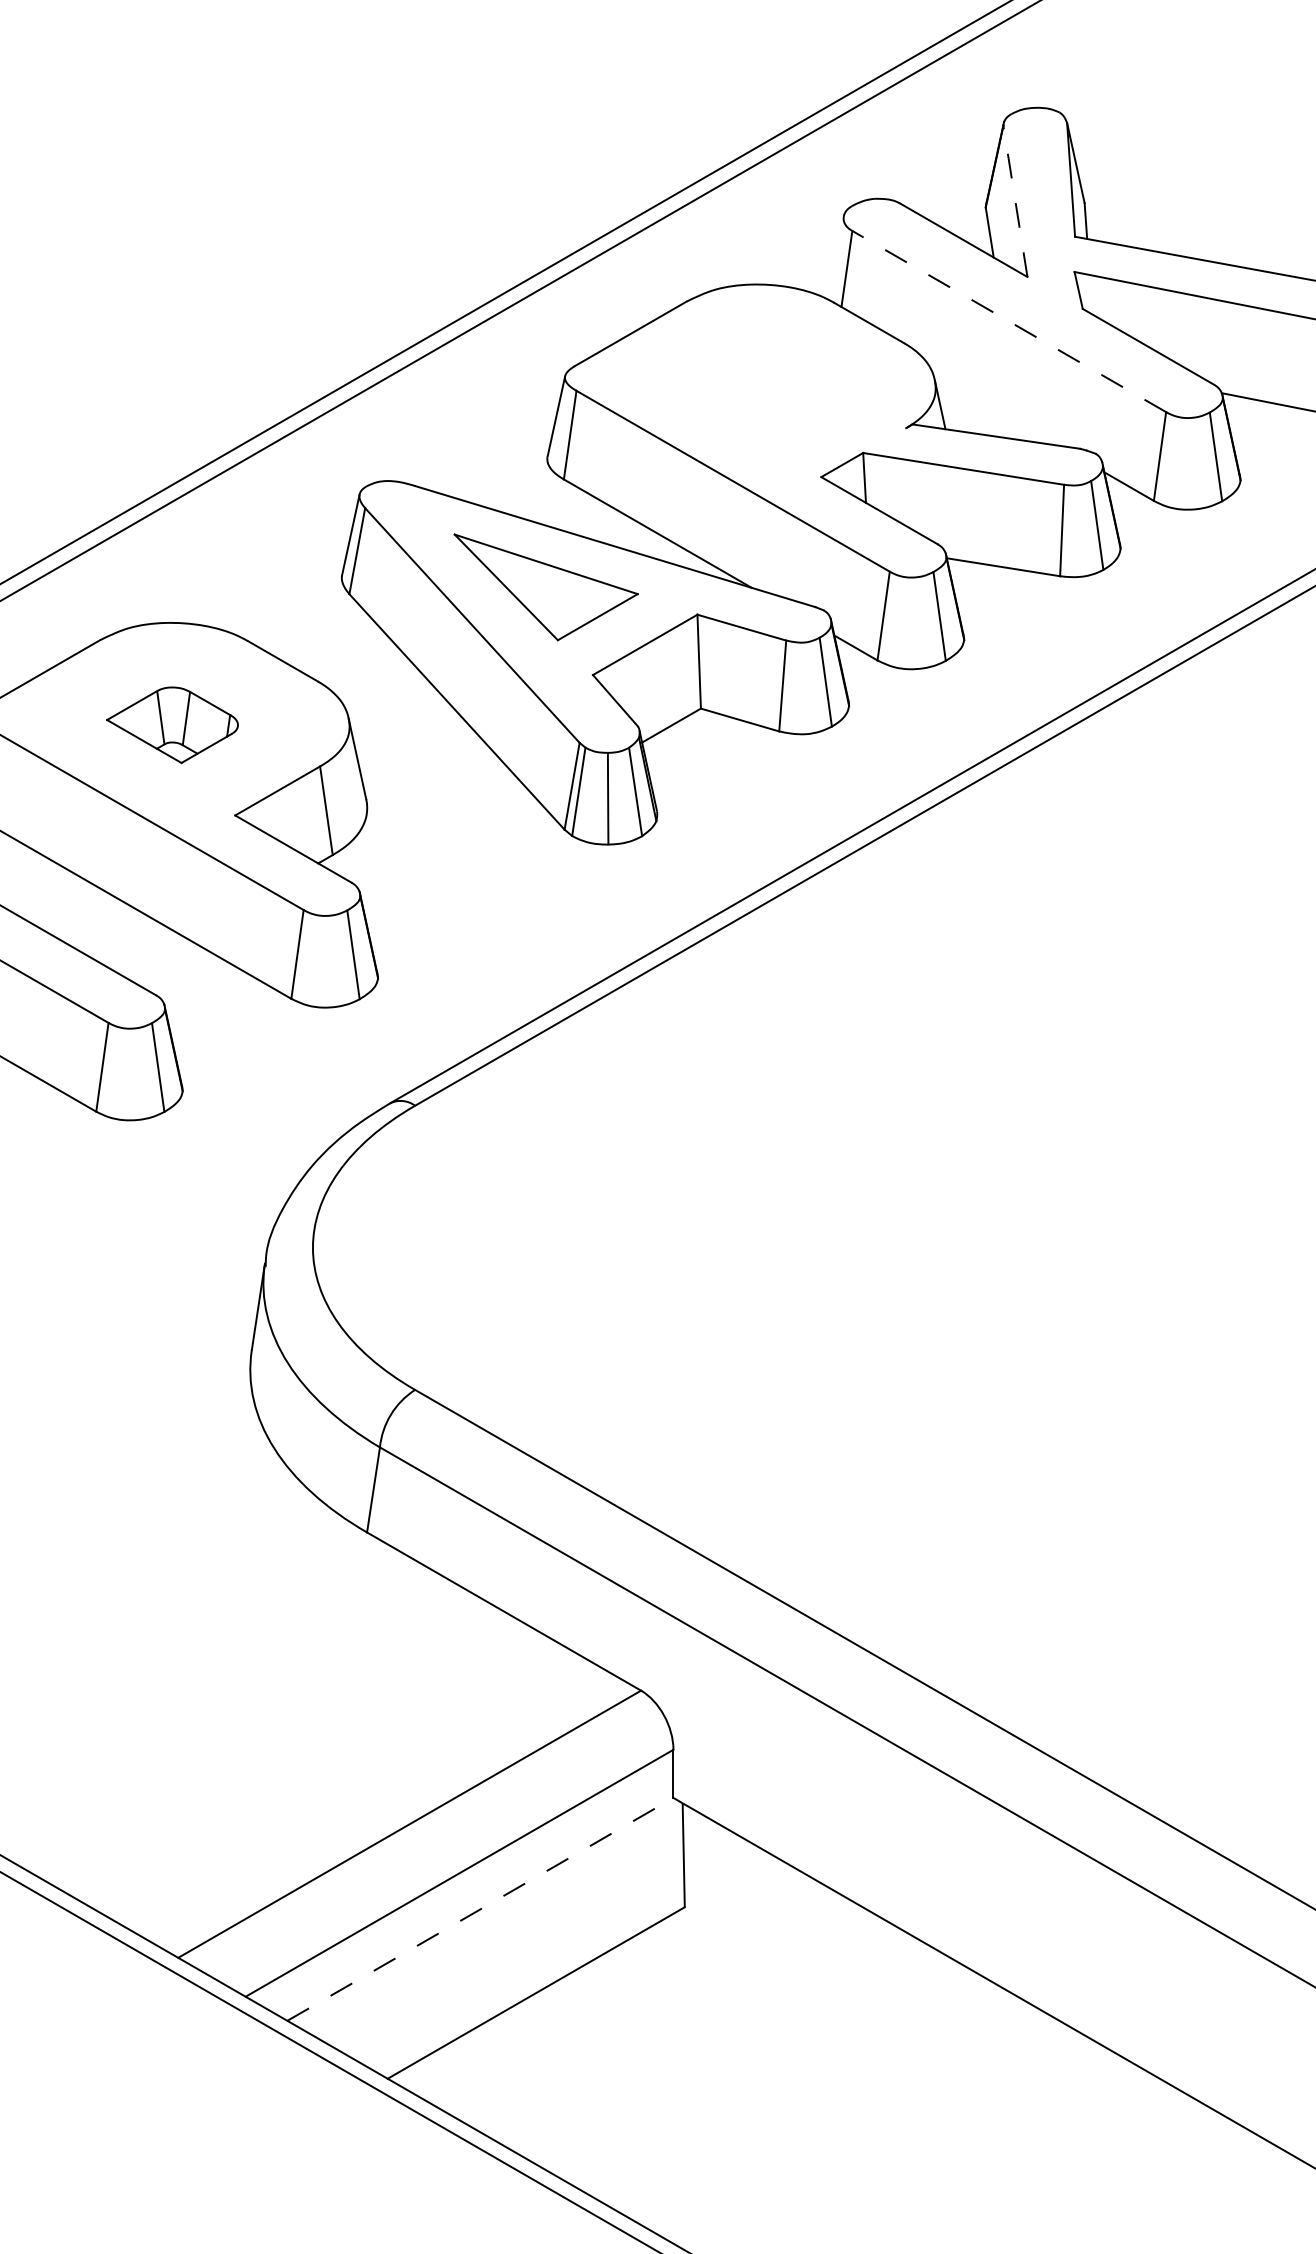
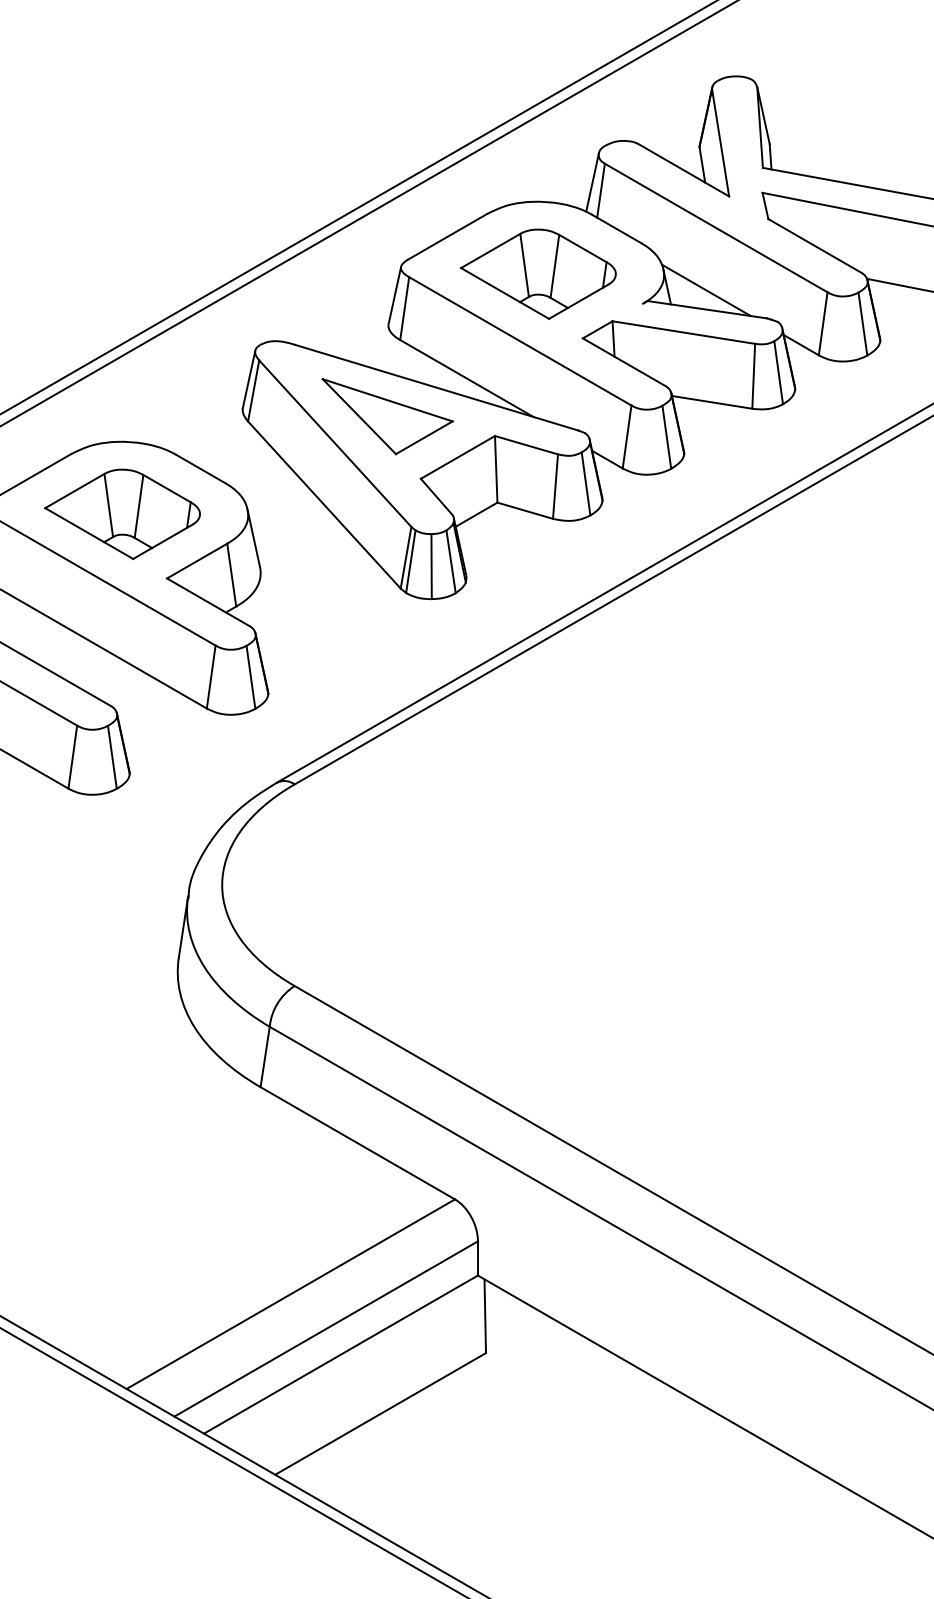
line: (1015, 201) -> (720, 142), dashed -> solid
line: (834, 257) -> (592, 182), added
line: (1008, 321) -> (715, 227), dashed -> solid
part: (758, 386) -> (538, 274), added
line: (995, 409) -> (706, 290), added
part: (172, 725) -> (122, 514), size x1.67
line: (480, 1909) -> (341, 1354), dashed -> solid

